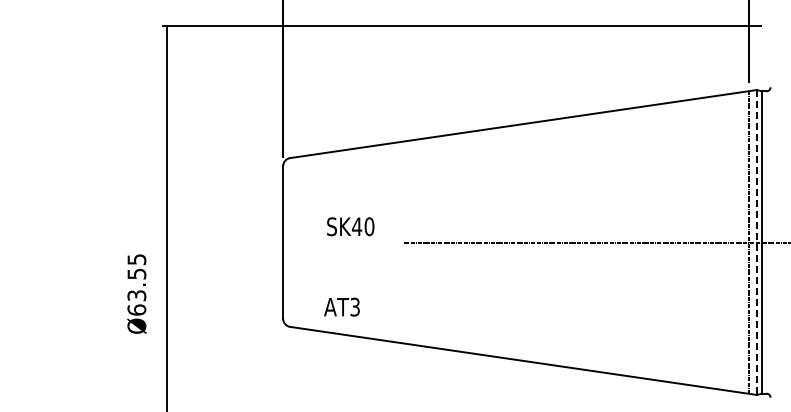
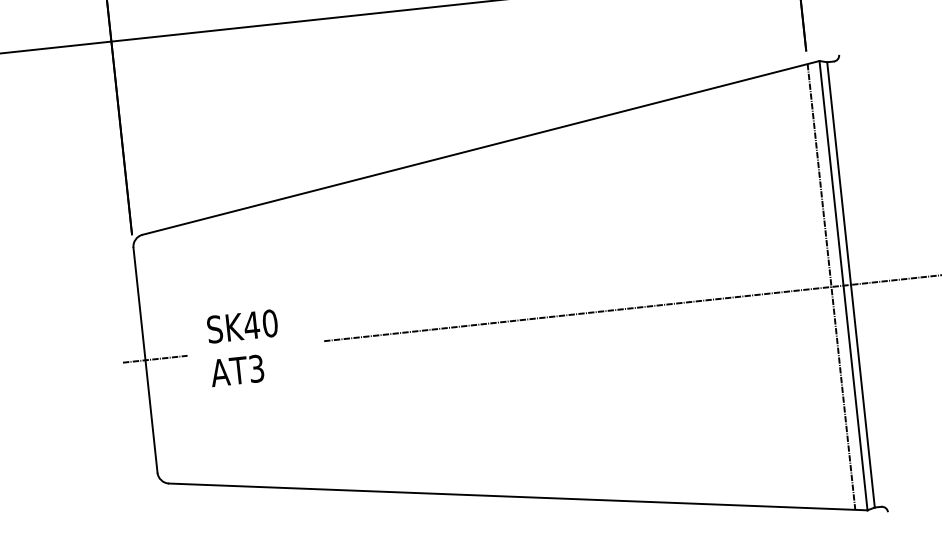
line: (289, 242) -> (154, 359), added
line: (756, 243) -> (843, 287), dashed -> solid
text: (341, 306) -> (236, 369), moved

